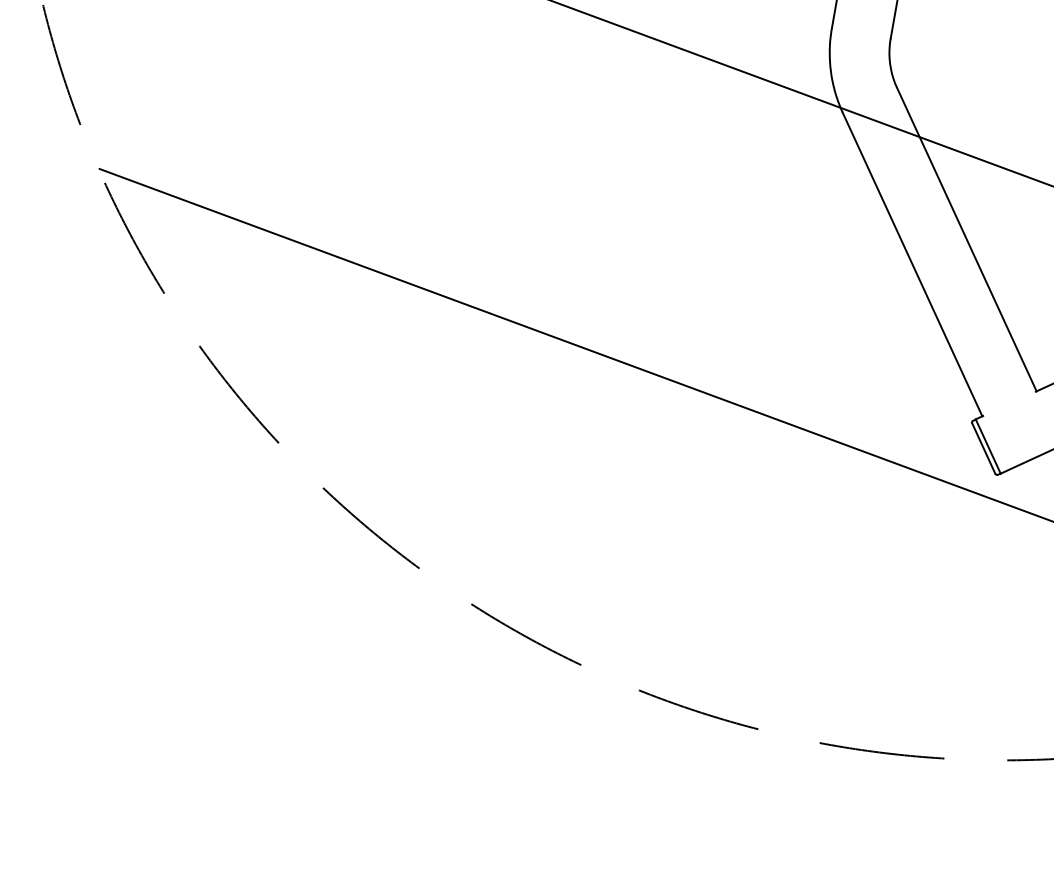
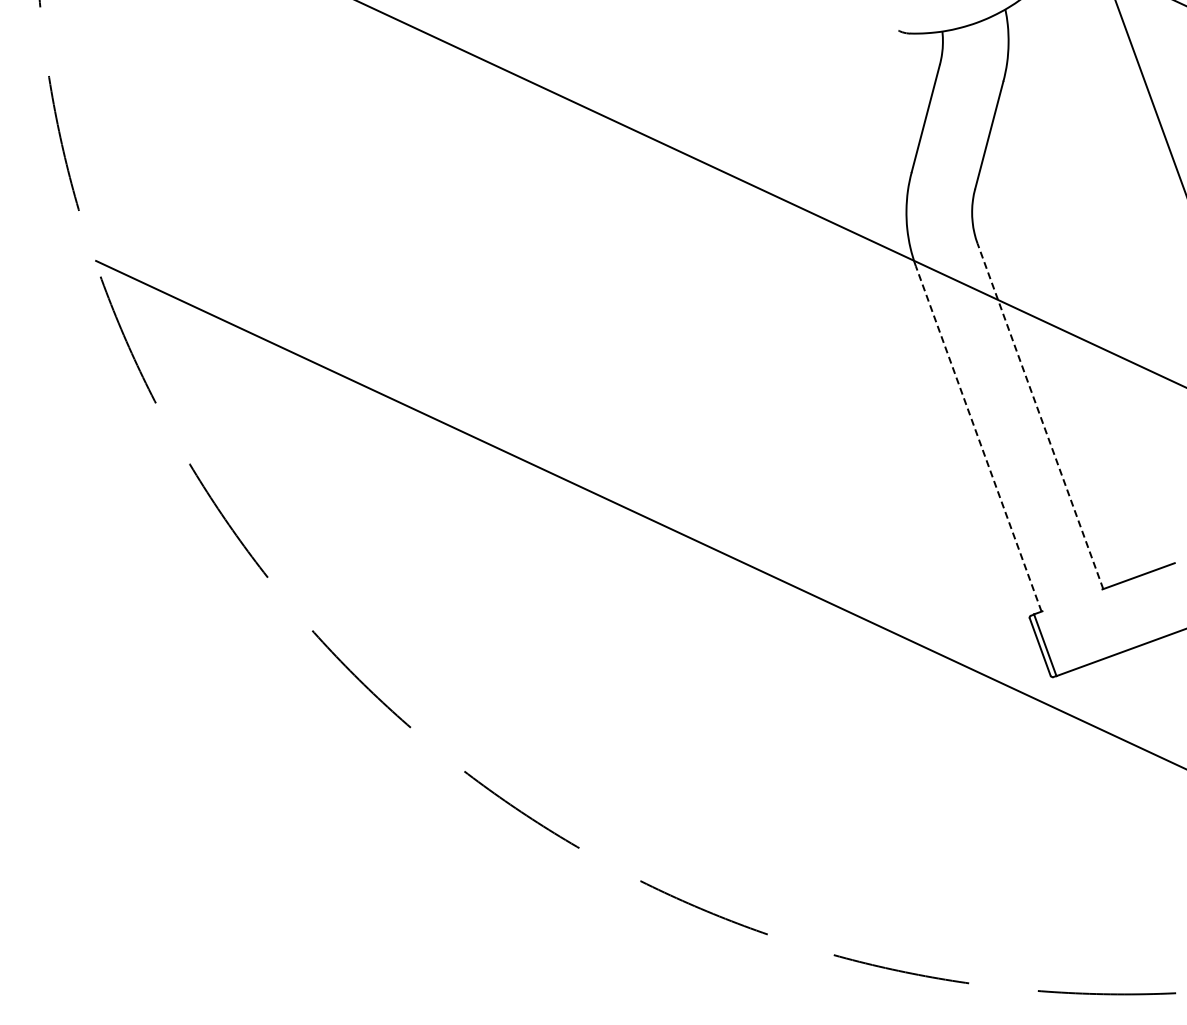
line: (966, 239) -> (1040, 416), solid -> dashed
line: (912, 264) -> (978, 438), solid -> dashed

